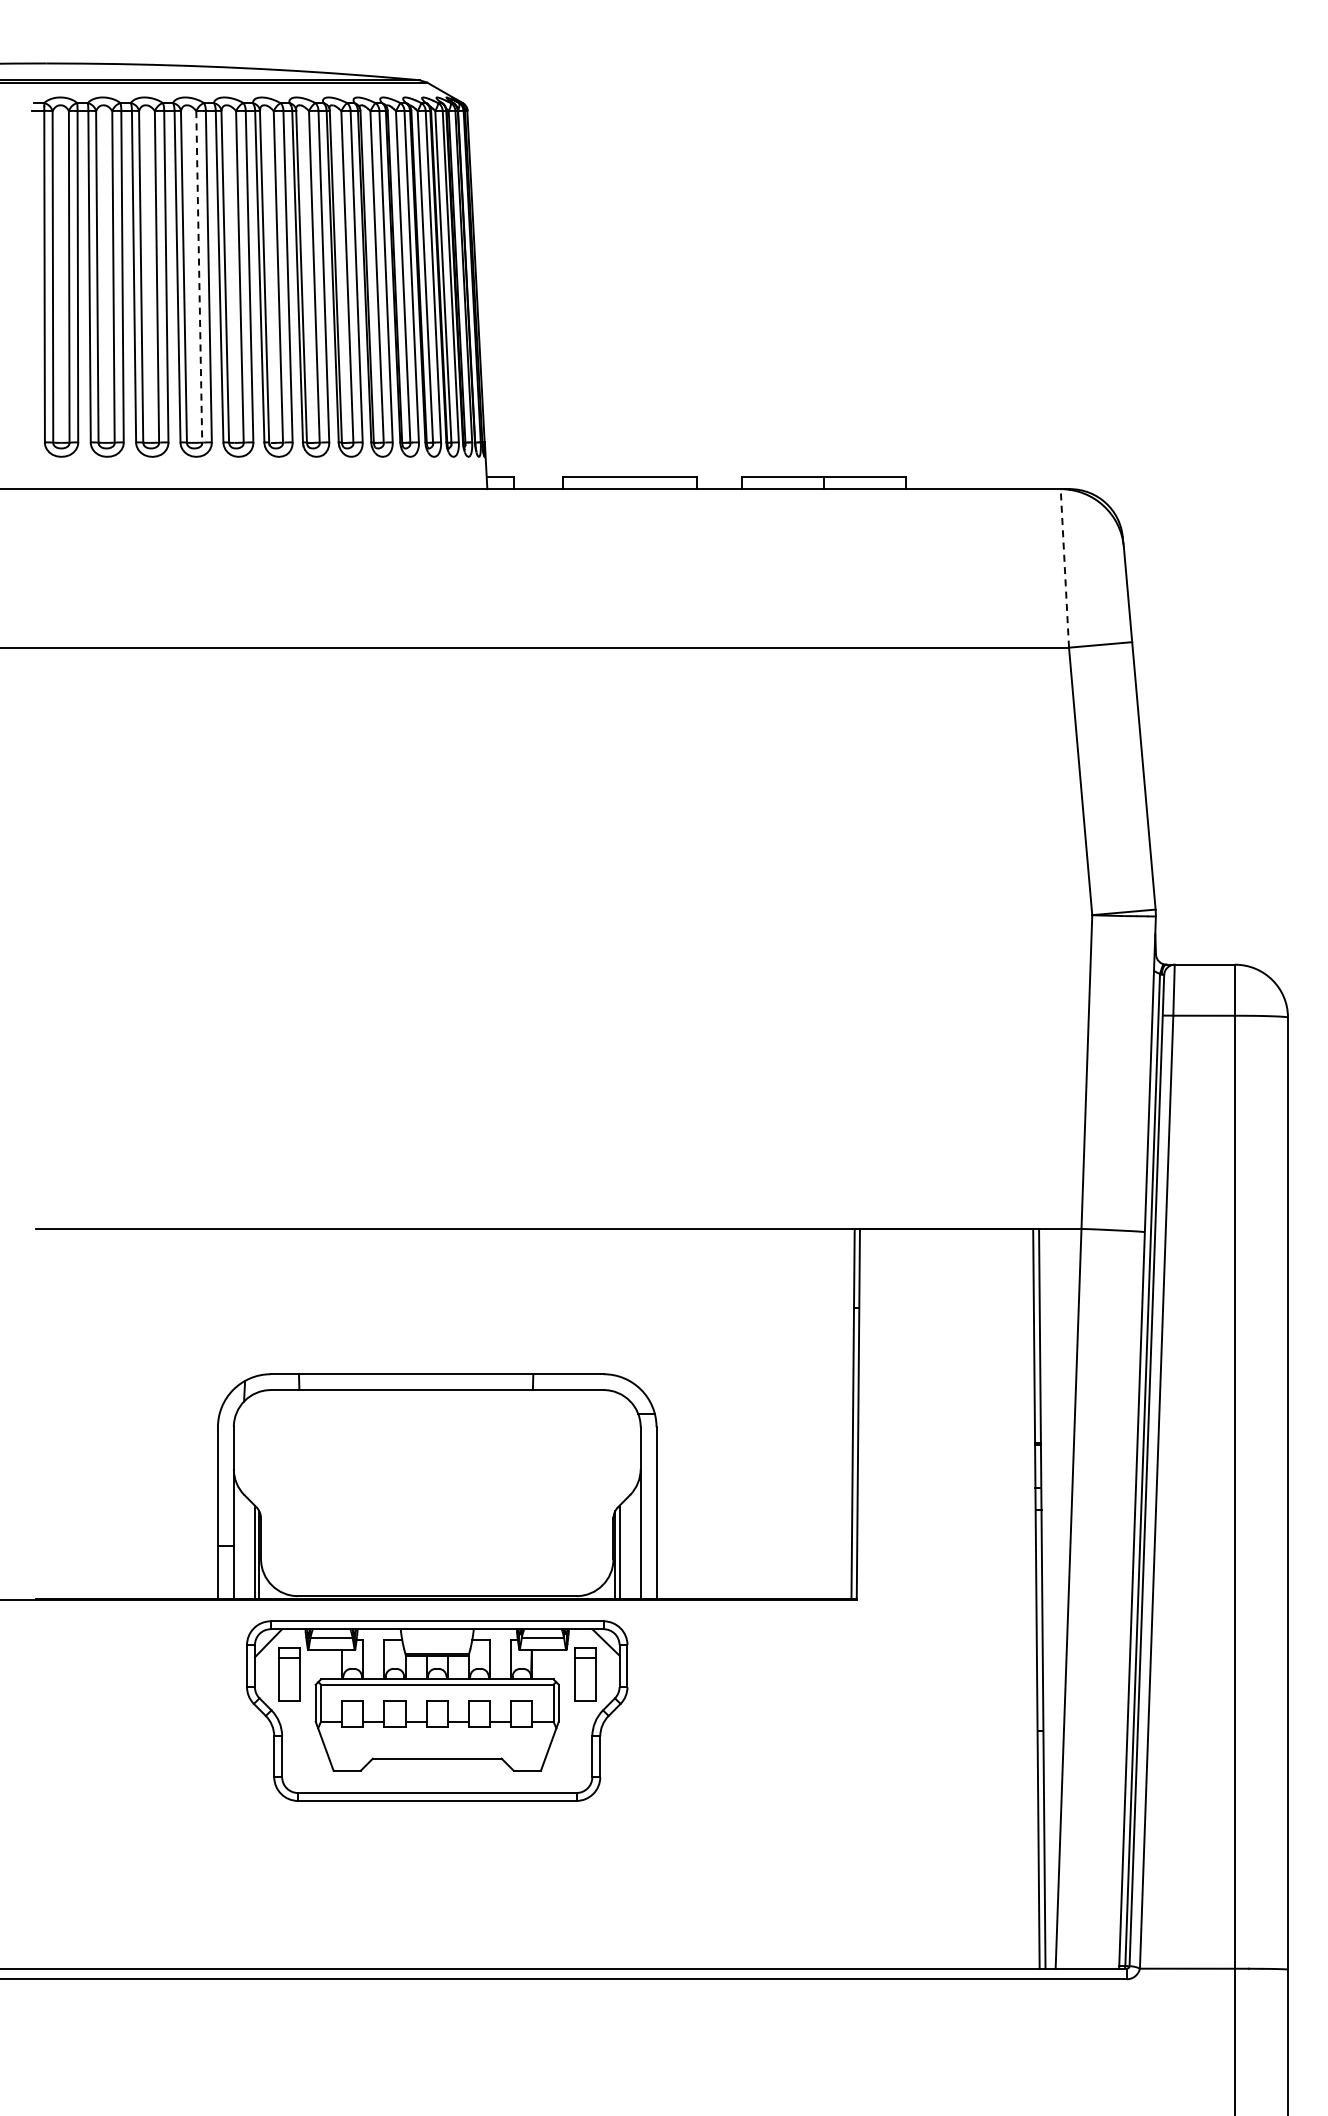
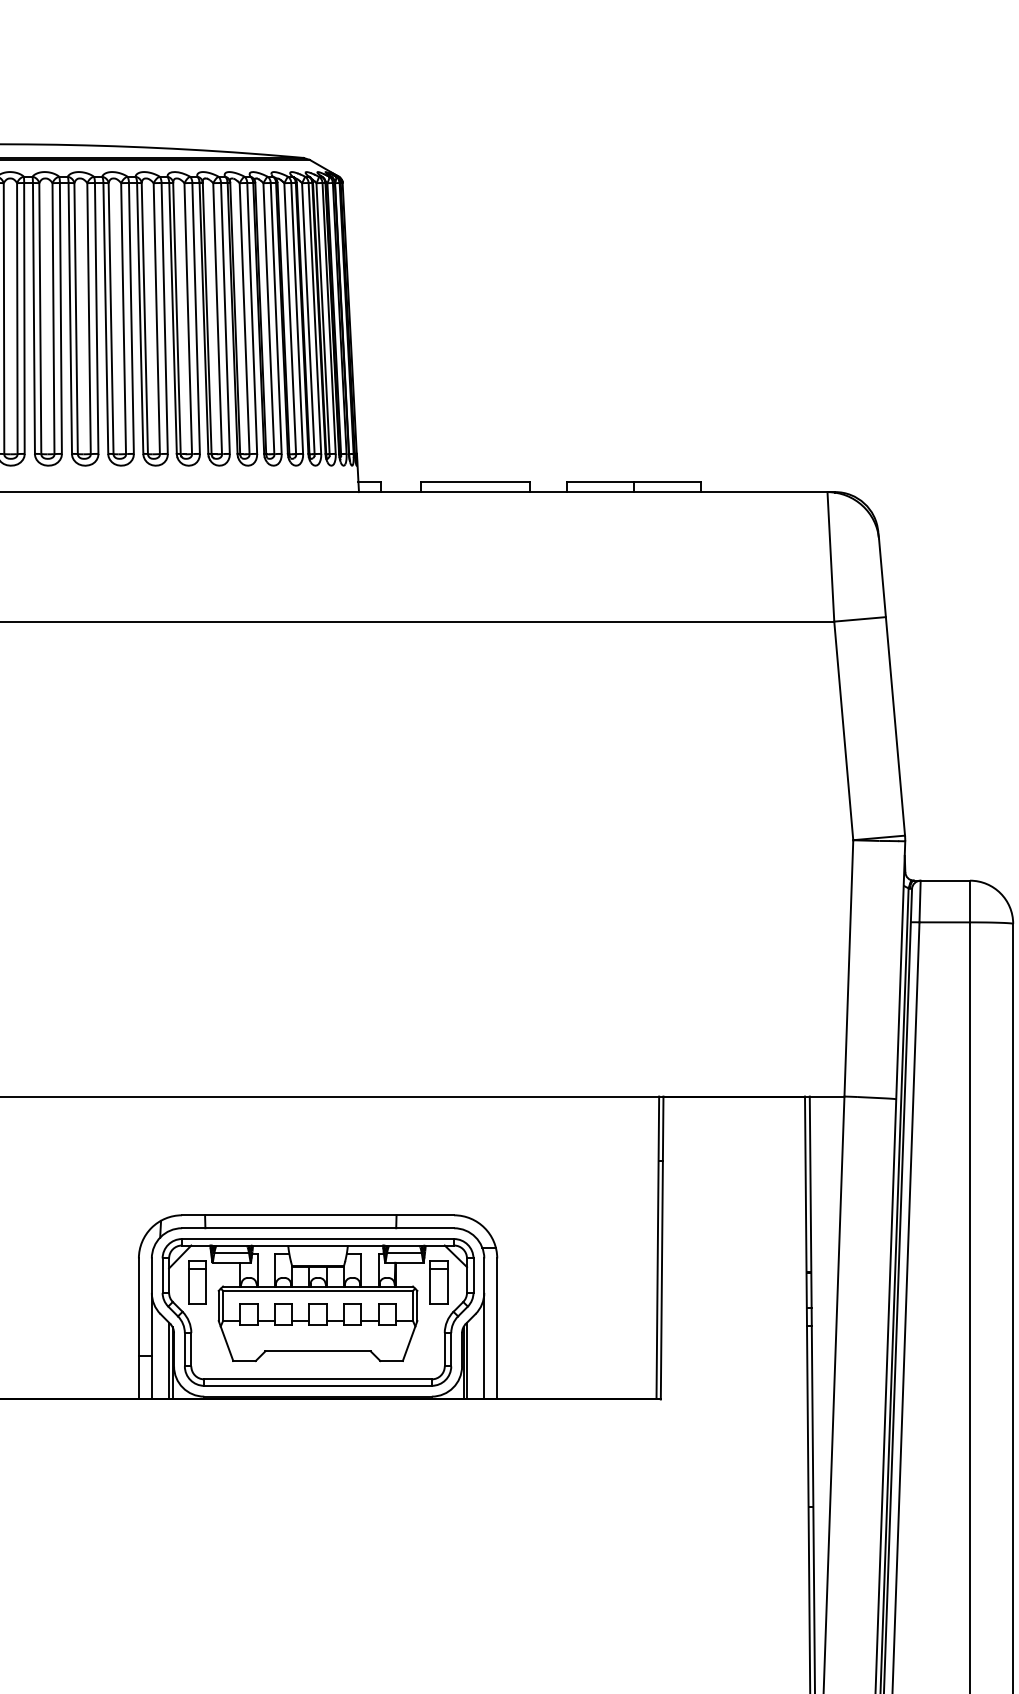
line: (199, 276) -> (123, 318), dashed -> solid
line: (1064, 567) -> (830, 556), dashed -> solid
part: (437, 1710) -> (318, 1311), moved

